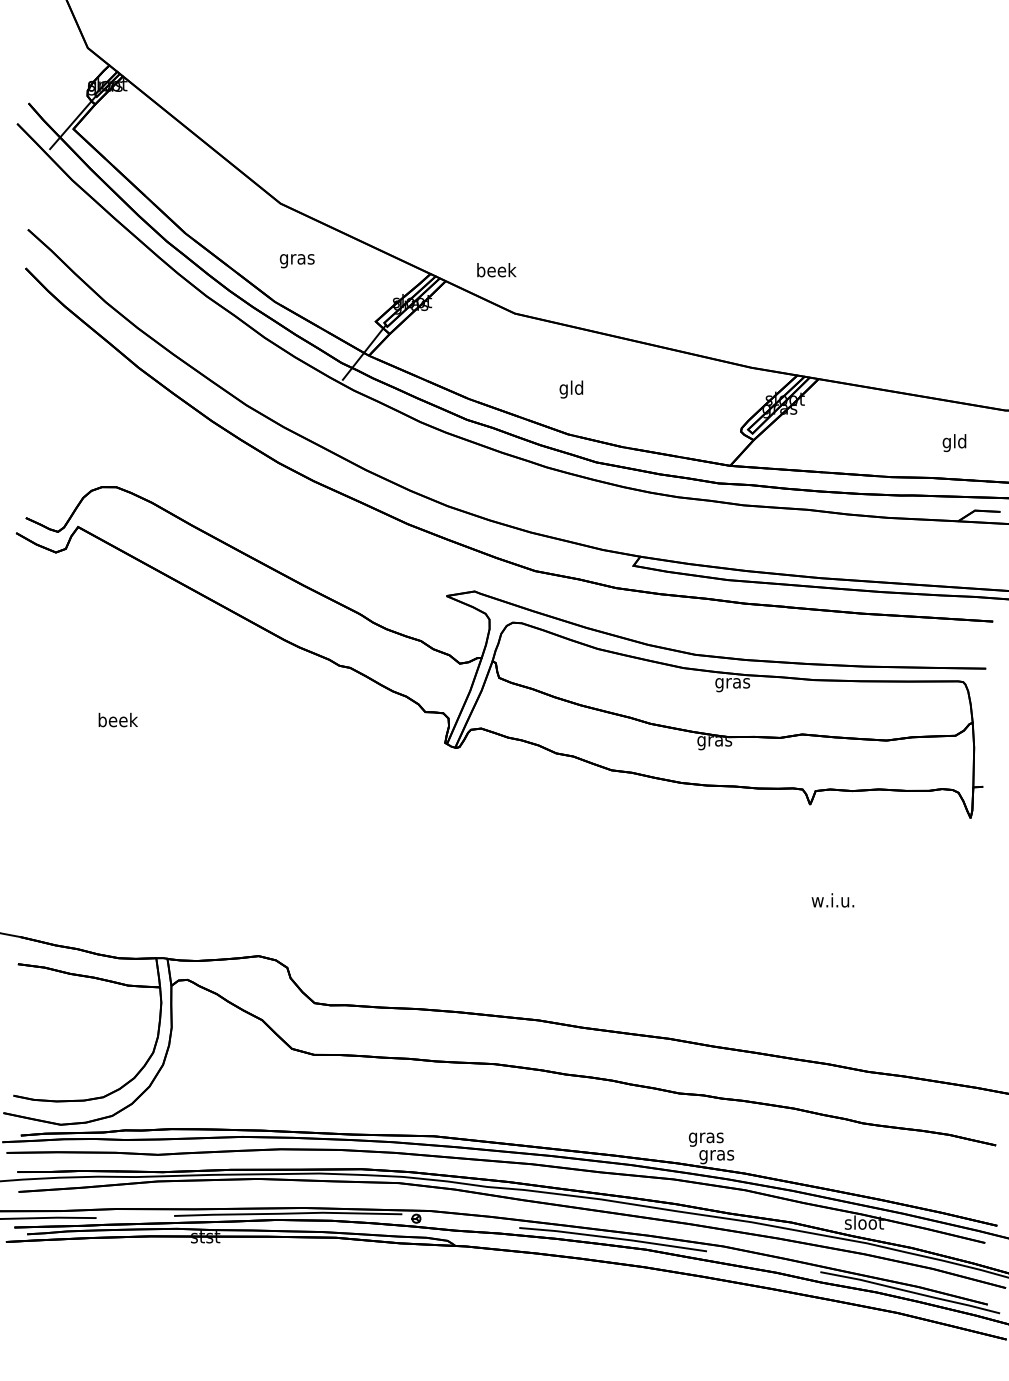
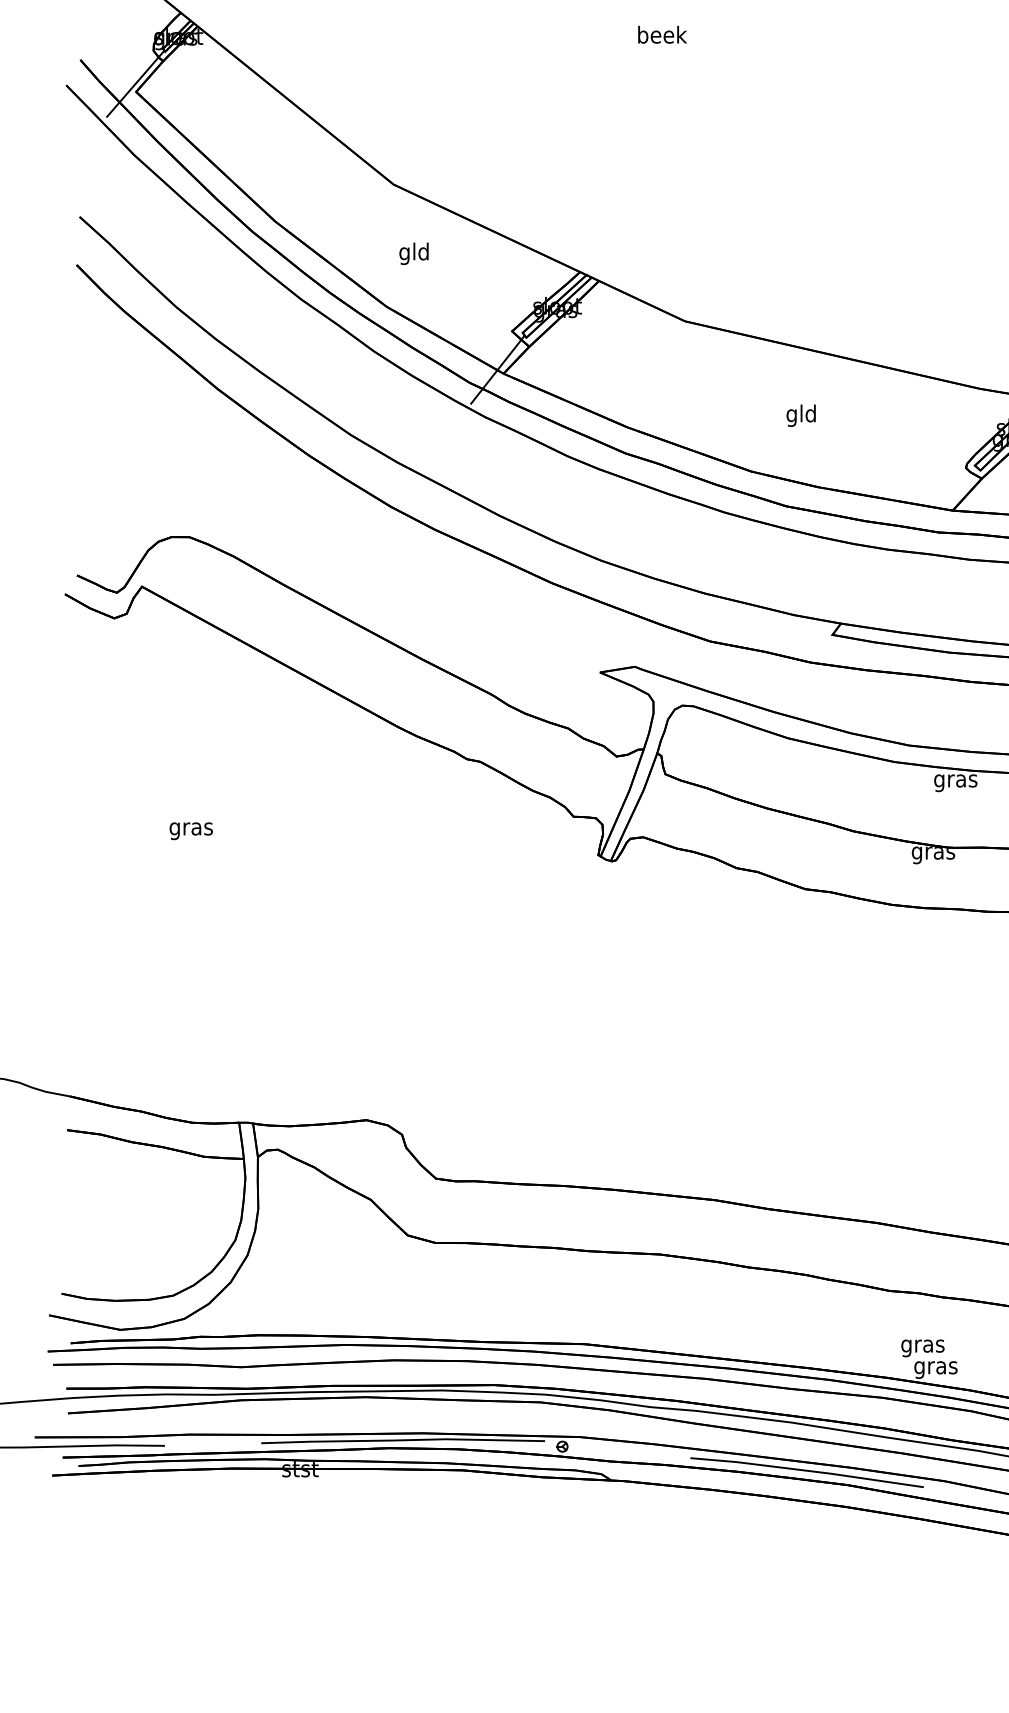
text: (296, 259) -> (413, 254), gras -> gld
text: (496, 270) -> (662, 35), moved
text: (571, 389) -> (801, 415), moved
text: (117, 721) -> (190, 828), beek -> gras

